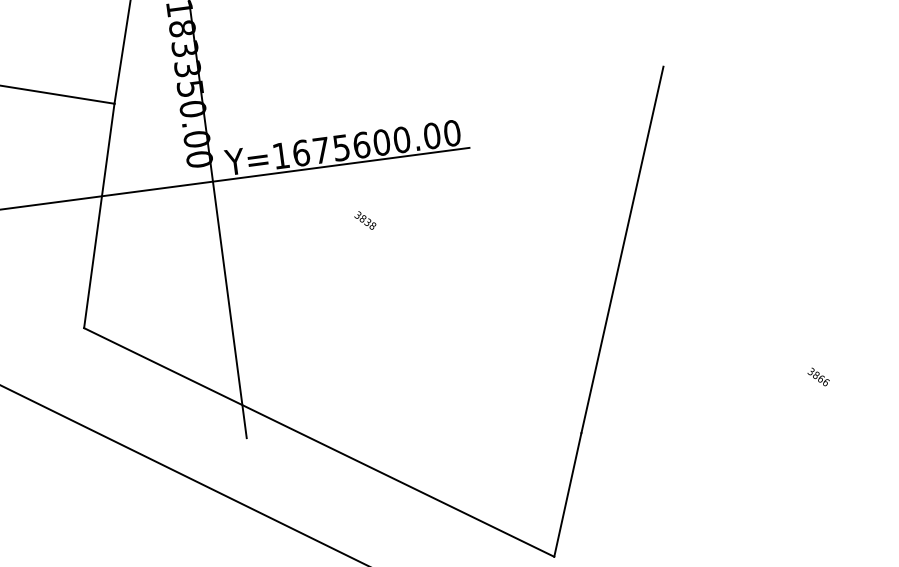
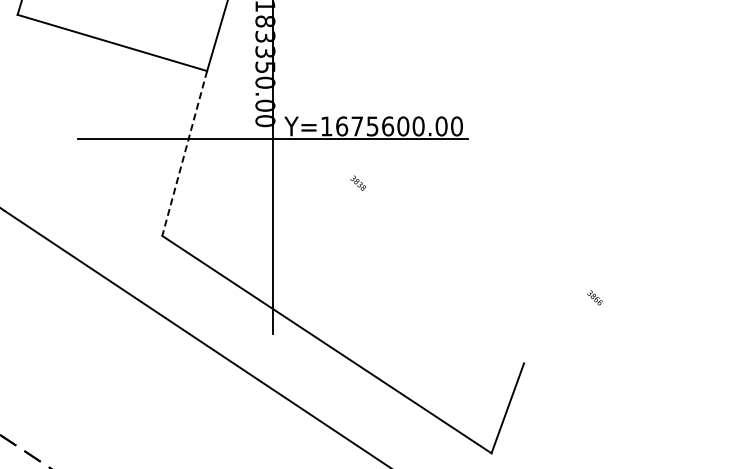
line: (99, 215) -> (184, 153), solid -> dashed
text: (364, 219) -> (357, 182), moved
line: (622, 250) -> (572, 230), removed
text: (817, 376) -> (594, 297), moved

